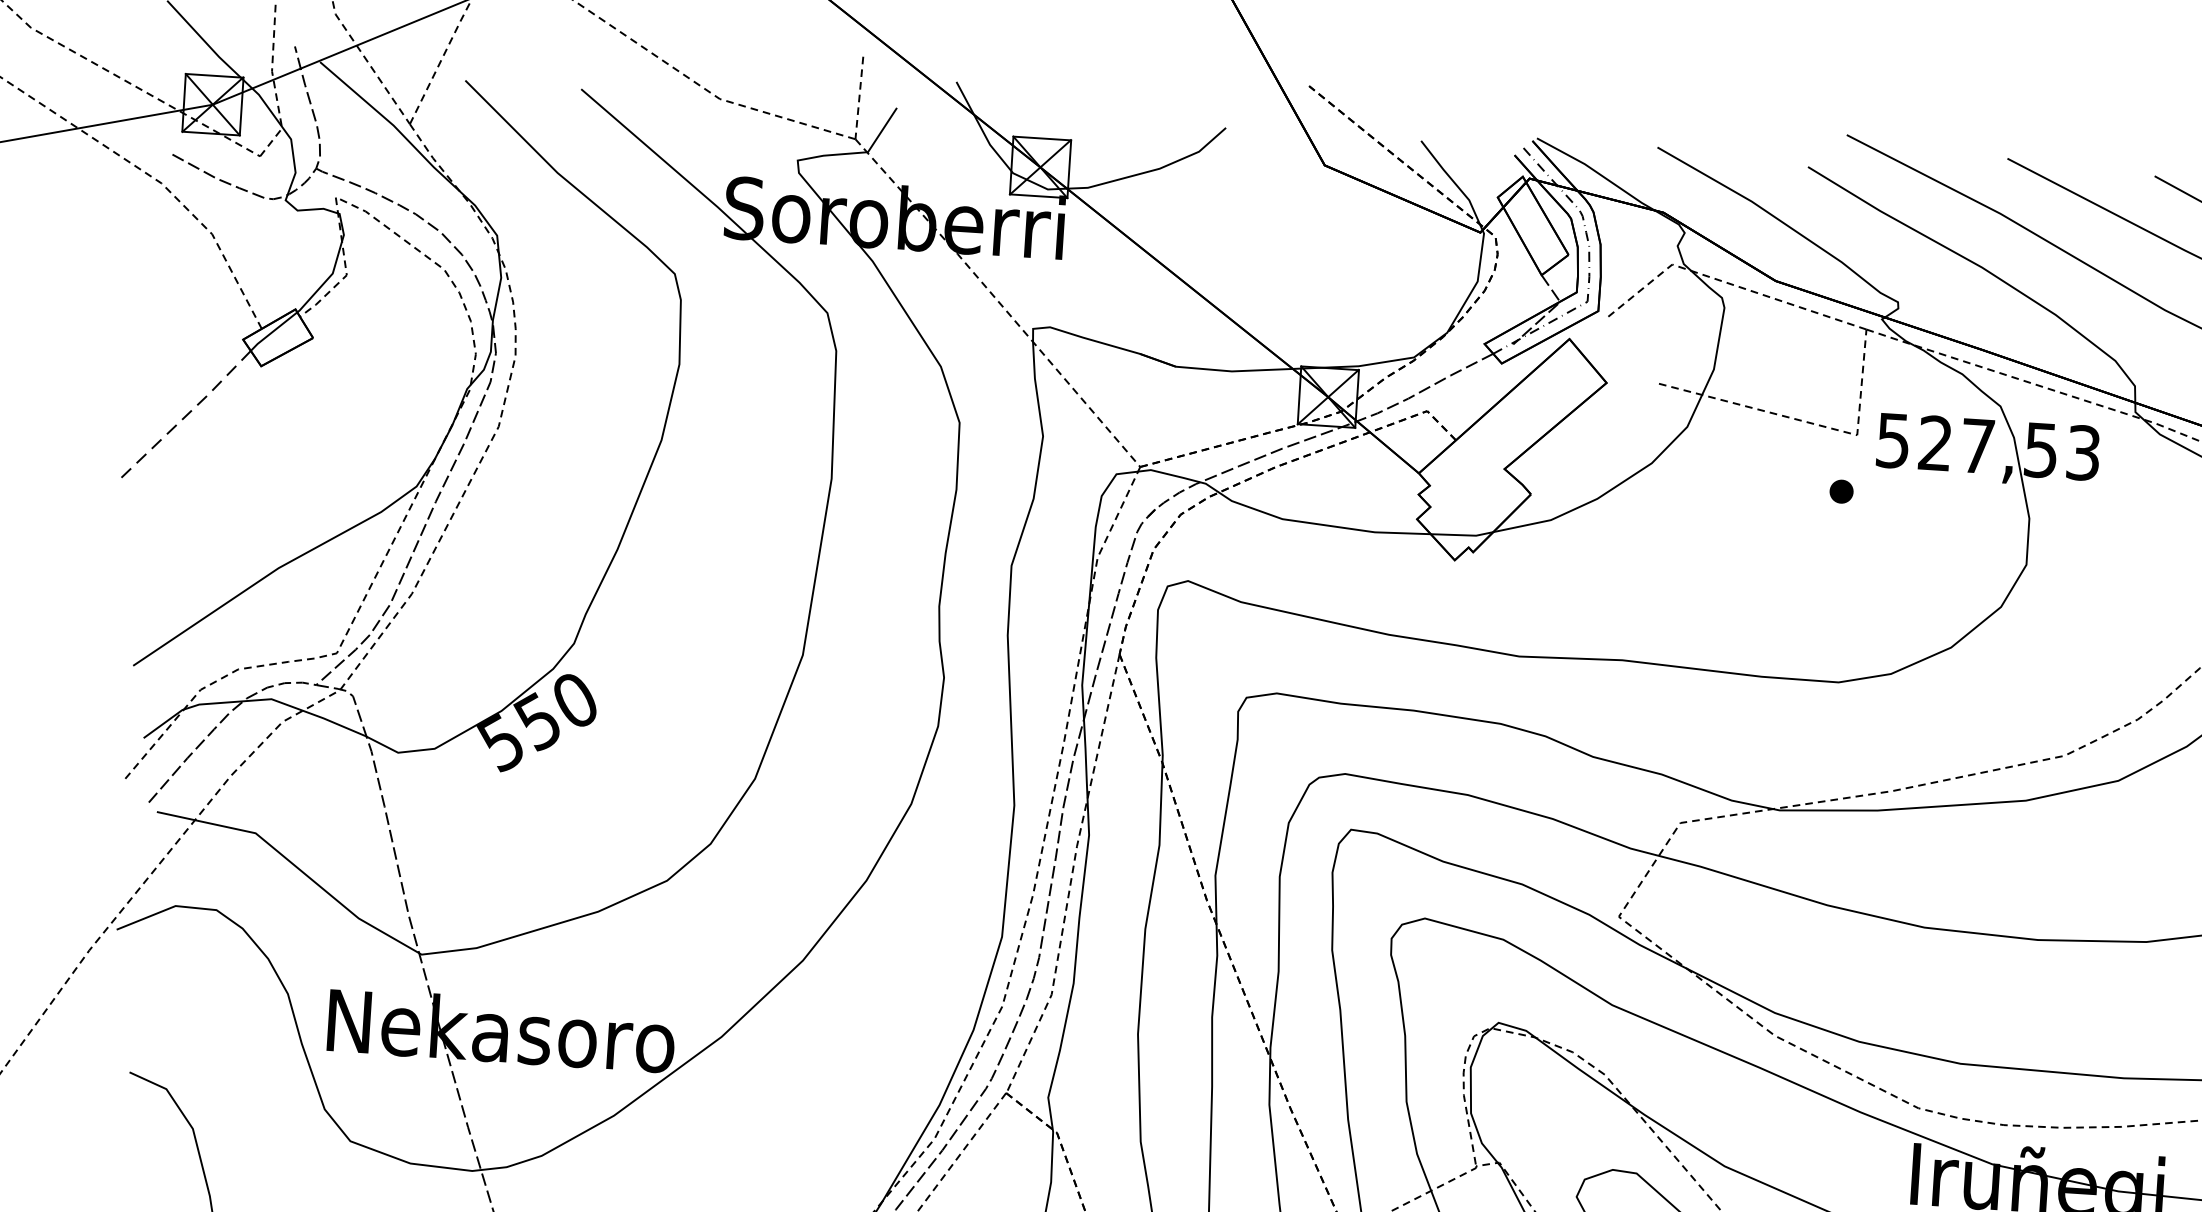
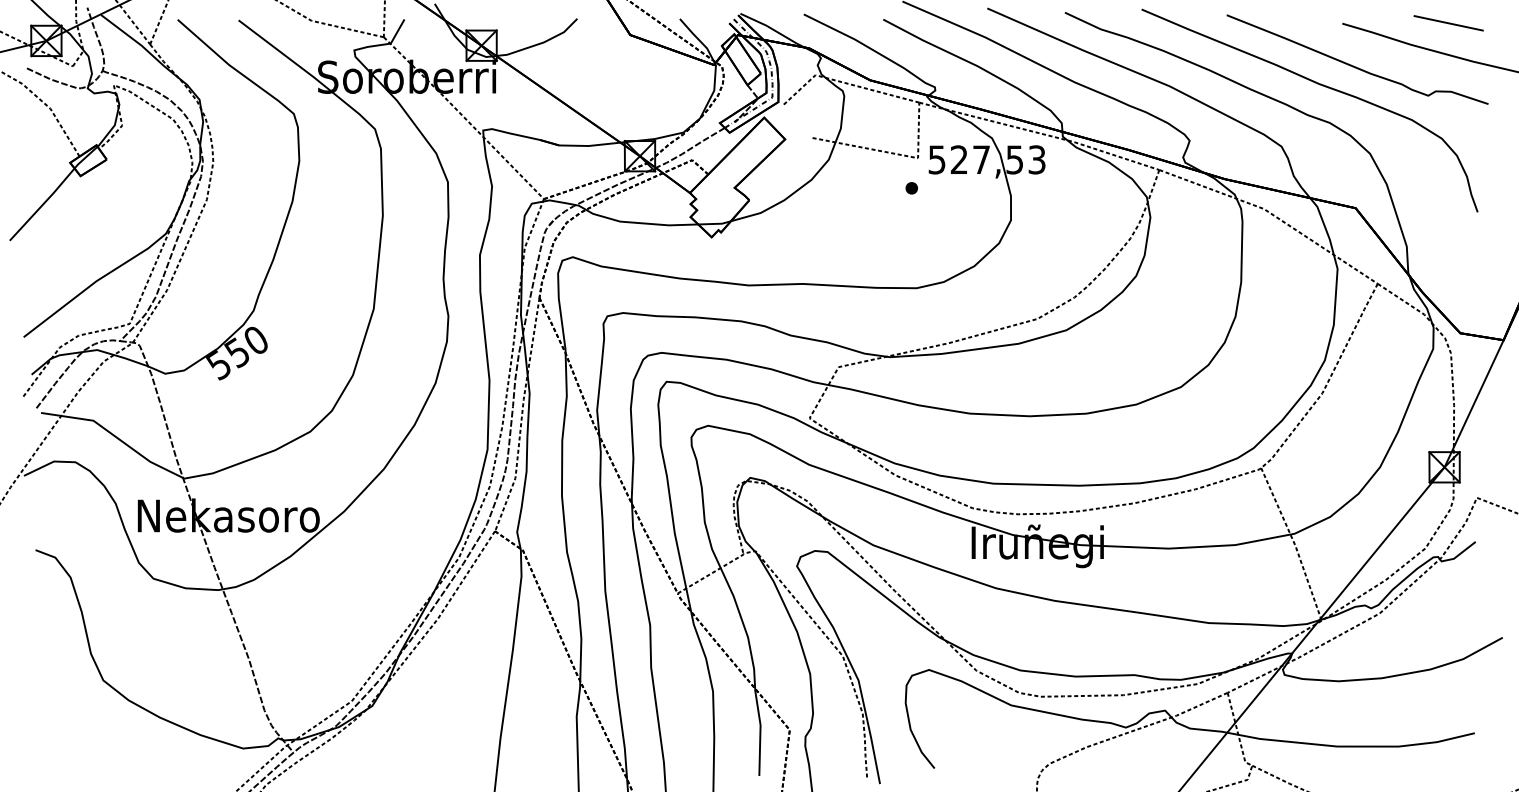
line: (185, 417) -> (42, 205), dashed -> solid

